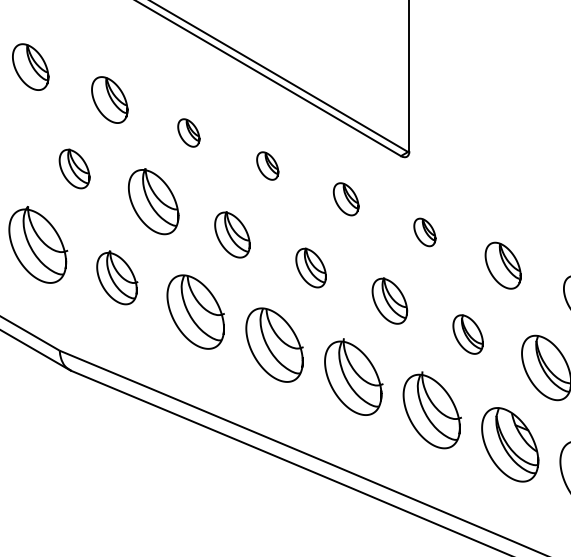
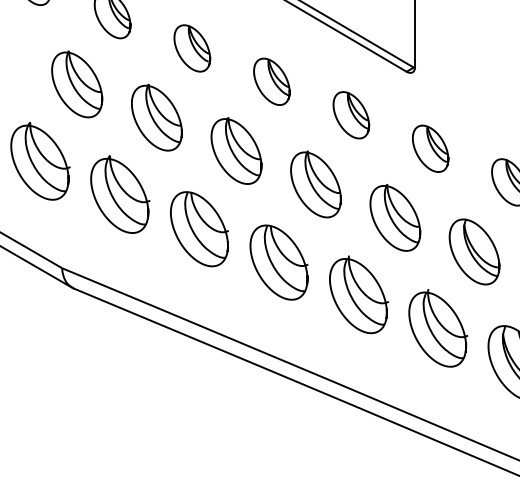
part: (188, 132) -> (192, 47), size x1.67
part: (267, 165) -> (271, 81), size x1.67
part: (74, 168) -> (77, 84), size x1.67
part: (345, 199) -> (350, 115), size x1.43
part: (424, 232) -> (430, 148), size x1.67
part: (232, 234) -> (236, 150), size x1.43
part: (310, 267) -> (315, 184), size x1.67
part: (117, 277) -> (120, 194), size x1.43
part: (389, 300) -> (395, 217), size x1.43
part: (467, 334) -> (473, 251), size x1.67

